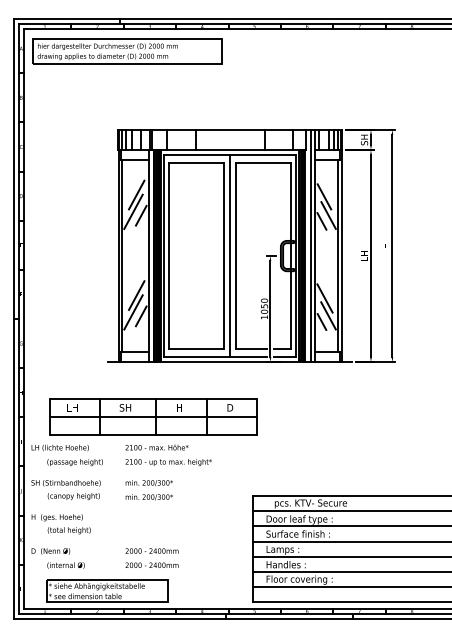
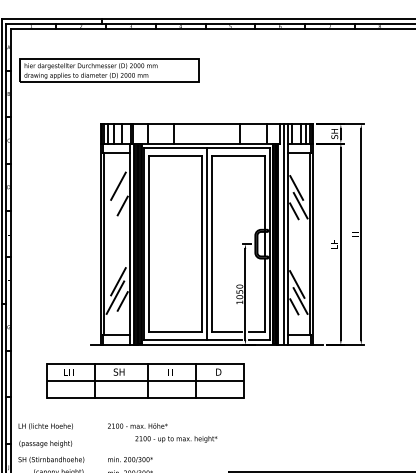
part: (127, 51) -> (109, 70), moved
line: (133, 211) -> (115, 201), removed
part: (153, 416) -> (145, 380), moved
text: (74, 462) -> (45, 444), moved
text: (168, 462) -> (176, 439), moved

